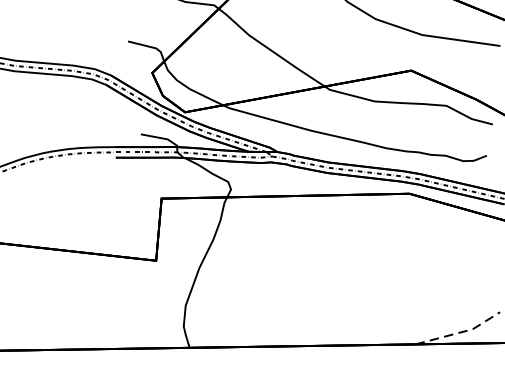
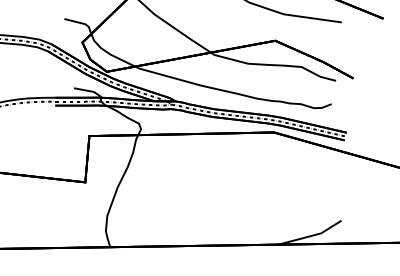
line: (461, 332) -> (312, 235), dashed -> solid

